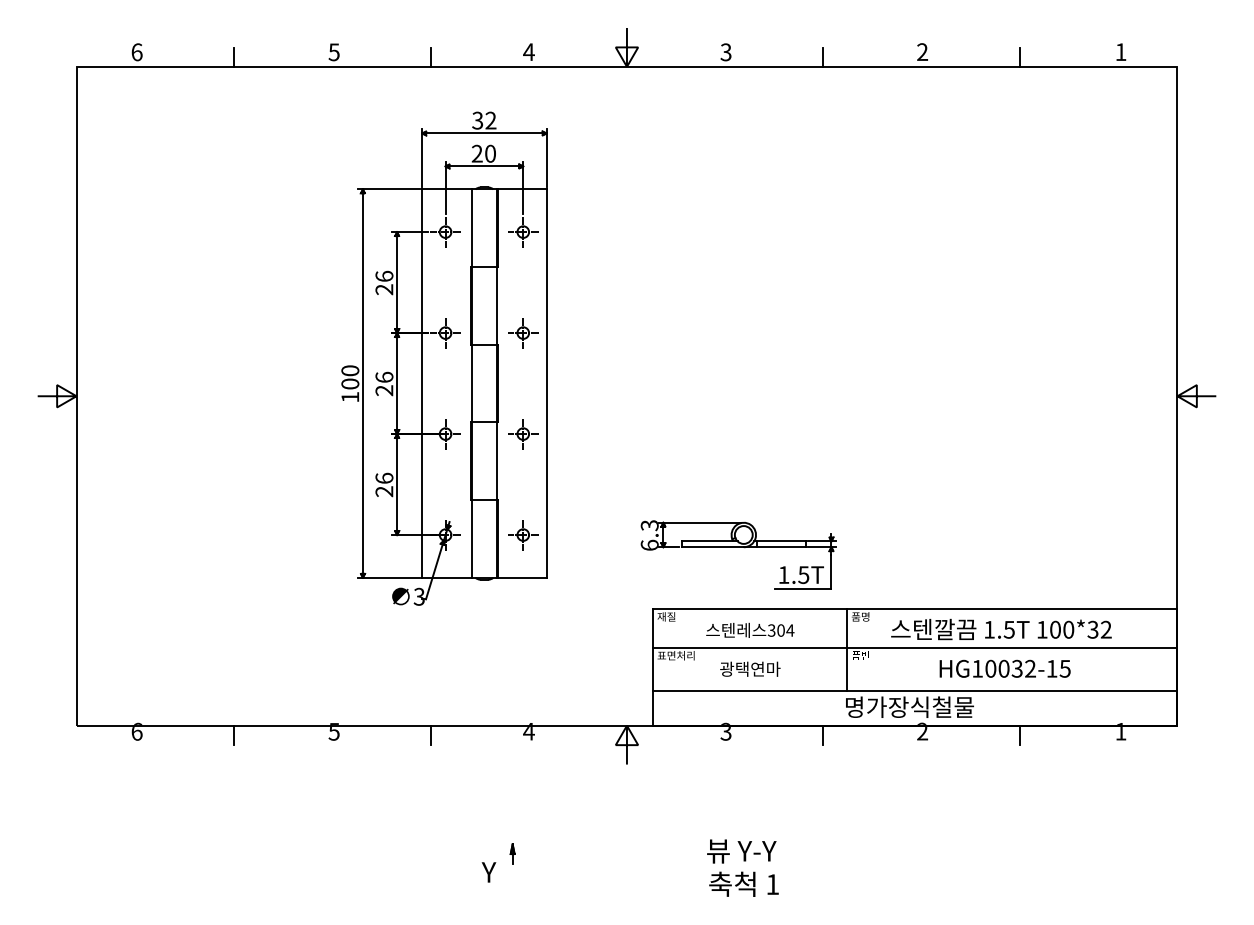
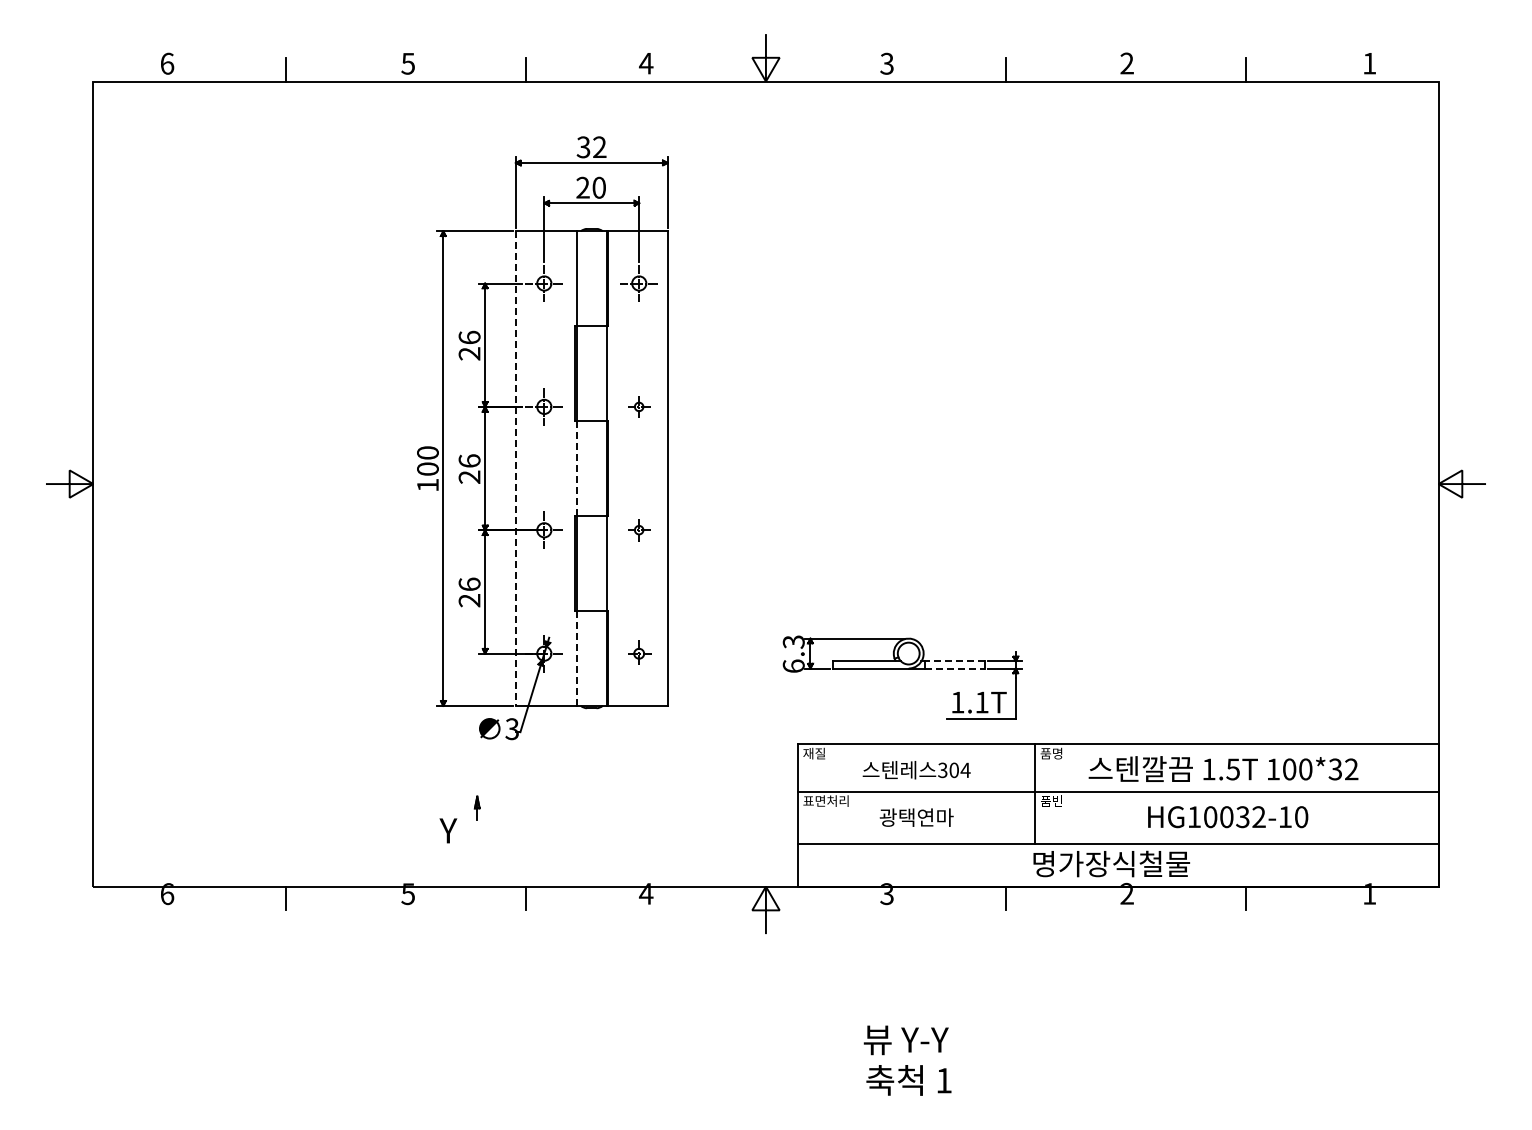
part: (522, 332) -> (638, 406), size x0.6
line: (421, 384) -> (515, 469), solid -> dashed
line: (471, 384) -> (576, 469), solid -> dashed
part: (522, 433) -> (638, 529), size x0.6
part: (522, 534) -> (638, 653), size x0.7
line: (471, 539) -> (576, 658), solid -> dashed
line: (781, 541) -> (954, 661), solid -> dashed
line: (781, 547) -> (954, 668), solid -> dashed
text: (803, 575) -> (981, 702), 1.5T -> 1.1T
text: (1065, 668) -> (1301, 816), HG10032-15 -> HG10032-10
part: (498, 863) -> (459, 819), moved

